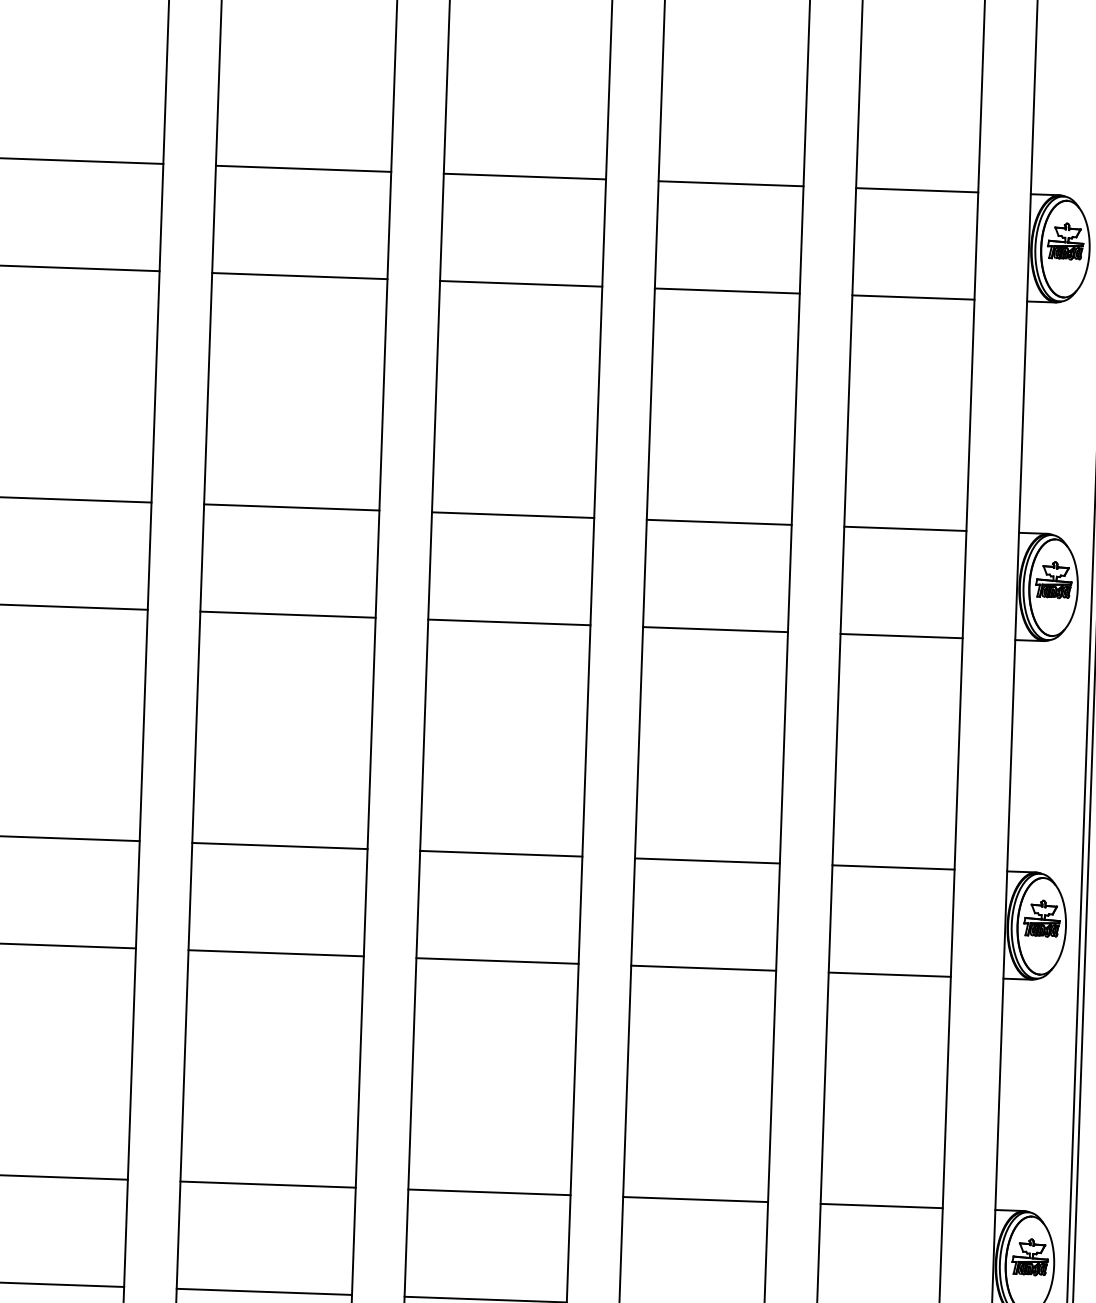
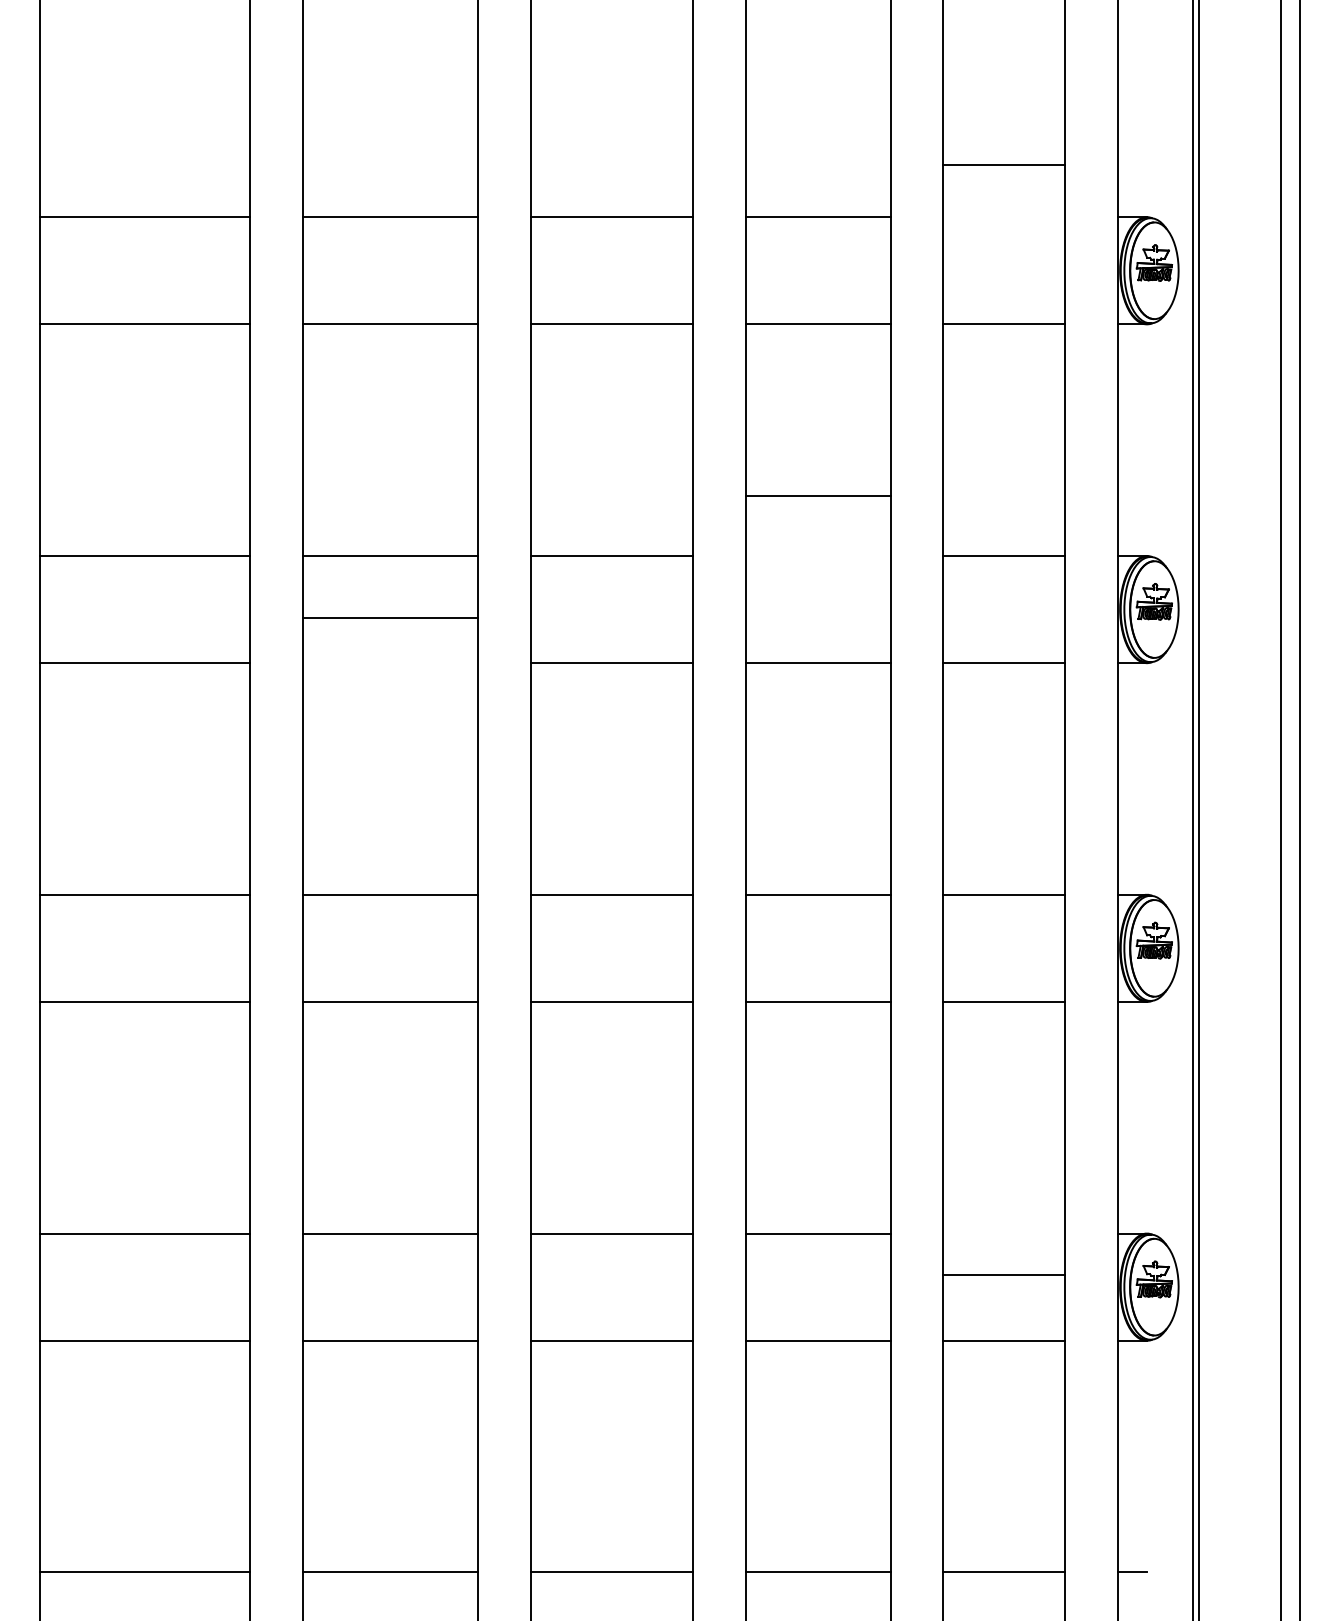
line: (917, 190) -> (1004, 165), moved
line: (718, 521) -> (817, 495), moved
line: (287, 614) -> (389, 618), moved
line: (882, 1206) -> (1004, 1274), moved

